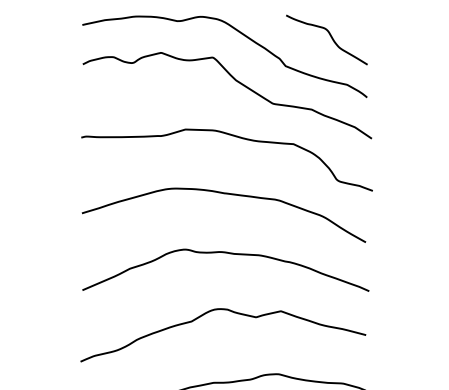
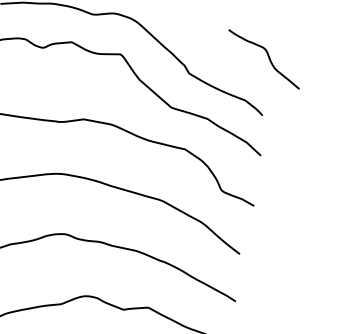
curve: (330, 37) -> (267, 57), moved

